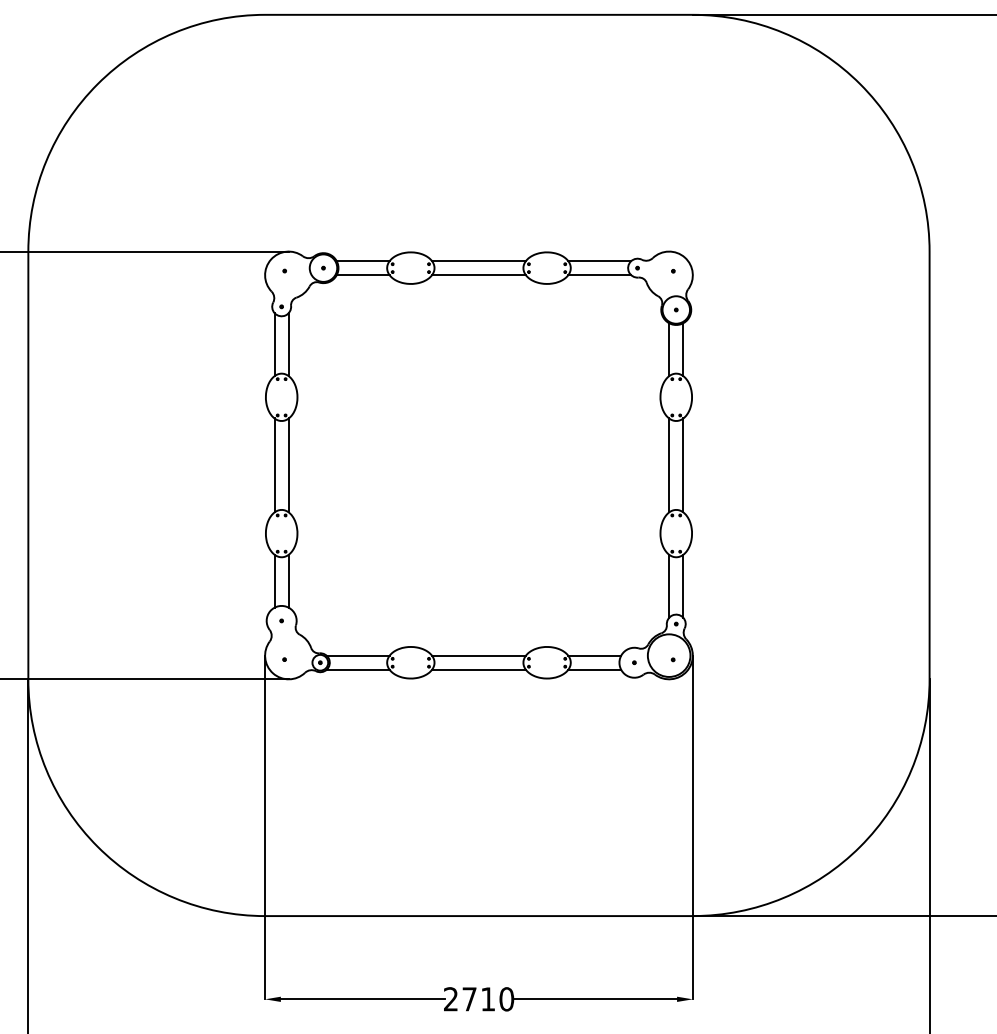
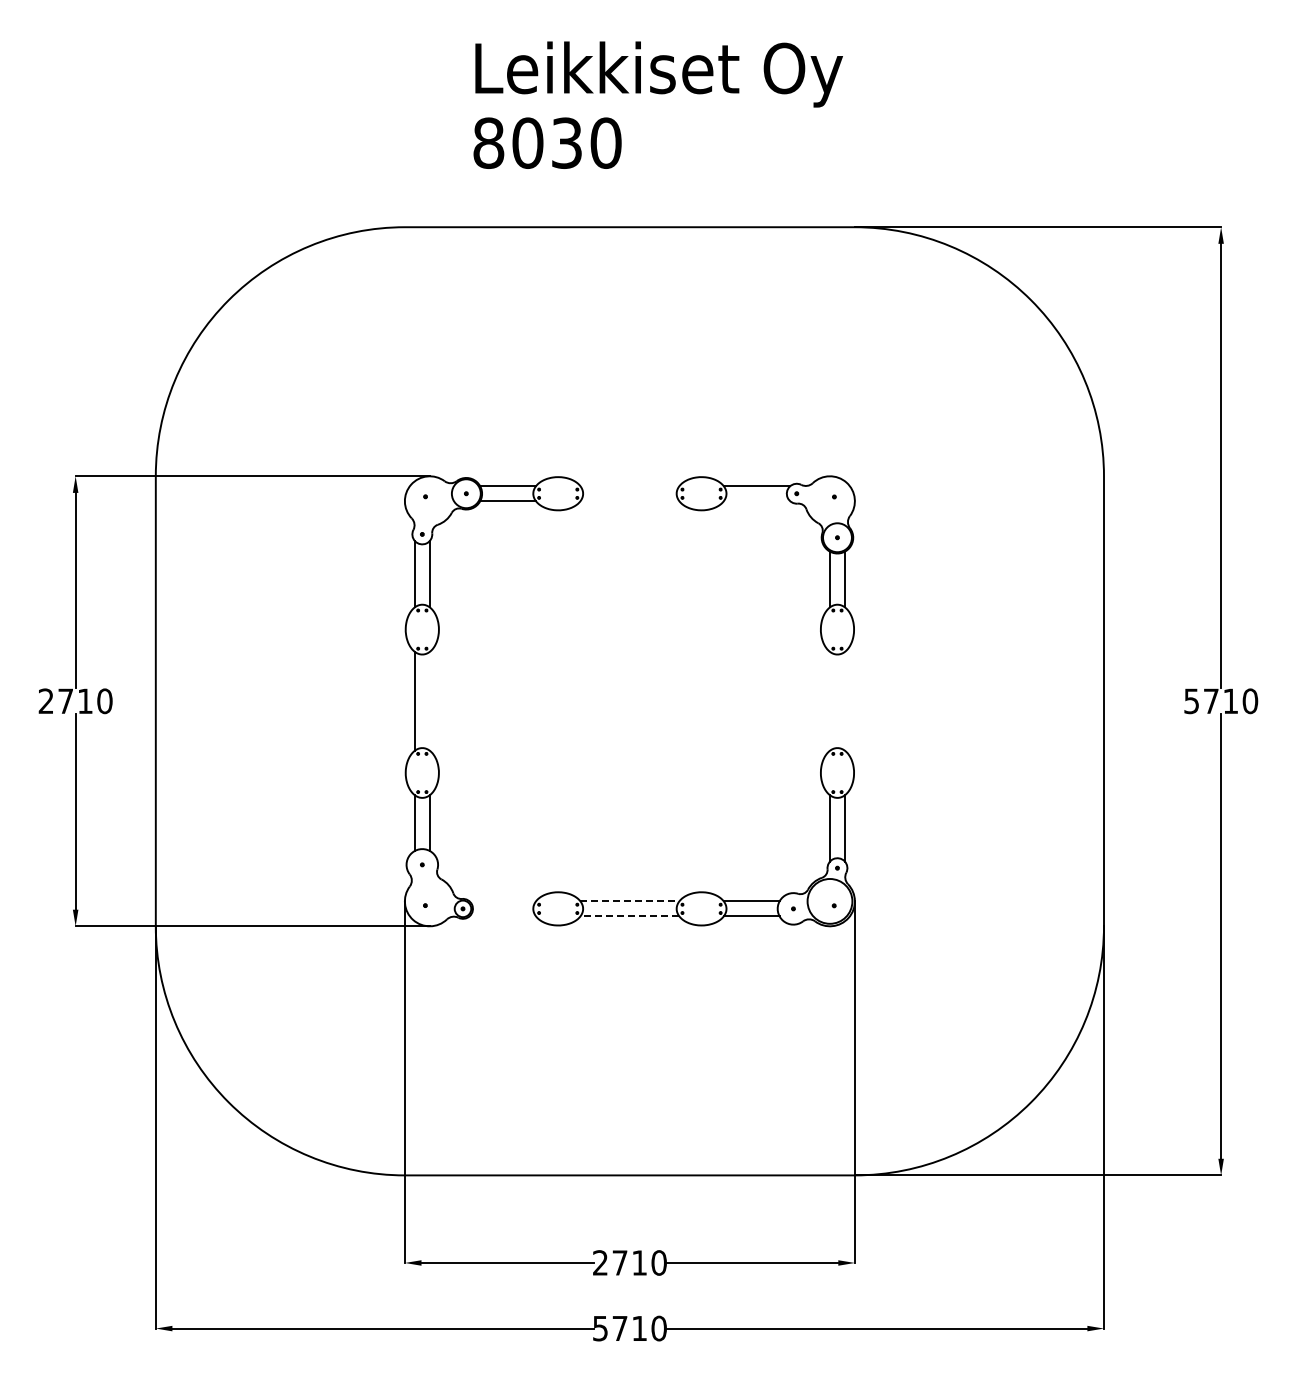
line: (478, 261) -> (629, 486), removed
line: (478, 275) -> (629, 501), removed
line: (599, 275) -> (756, 501), removed
line: (288, 464) -> (429, 700), removed
line: (669, 464) -> (830, 700), removed
line: (682, 464) -> (844, 700), removed
line: (357, 655) -> (502, 901), removed
line: (479, 655) -> (630, 901), solid -> dashed
line: (357, 670) -> (502, 916), removed
line: (478, 670) -> (629, 916), solid -> dashed

